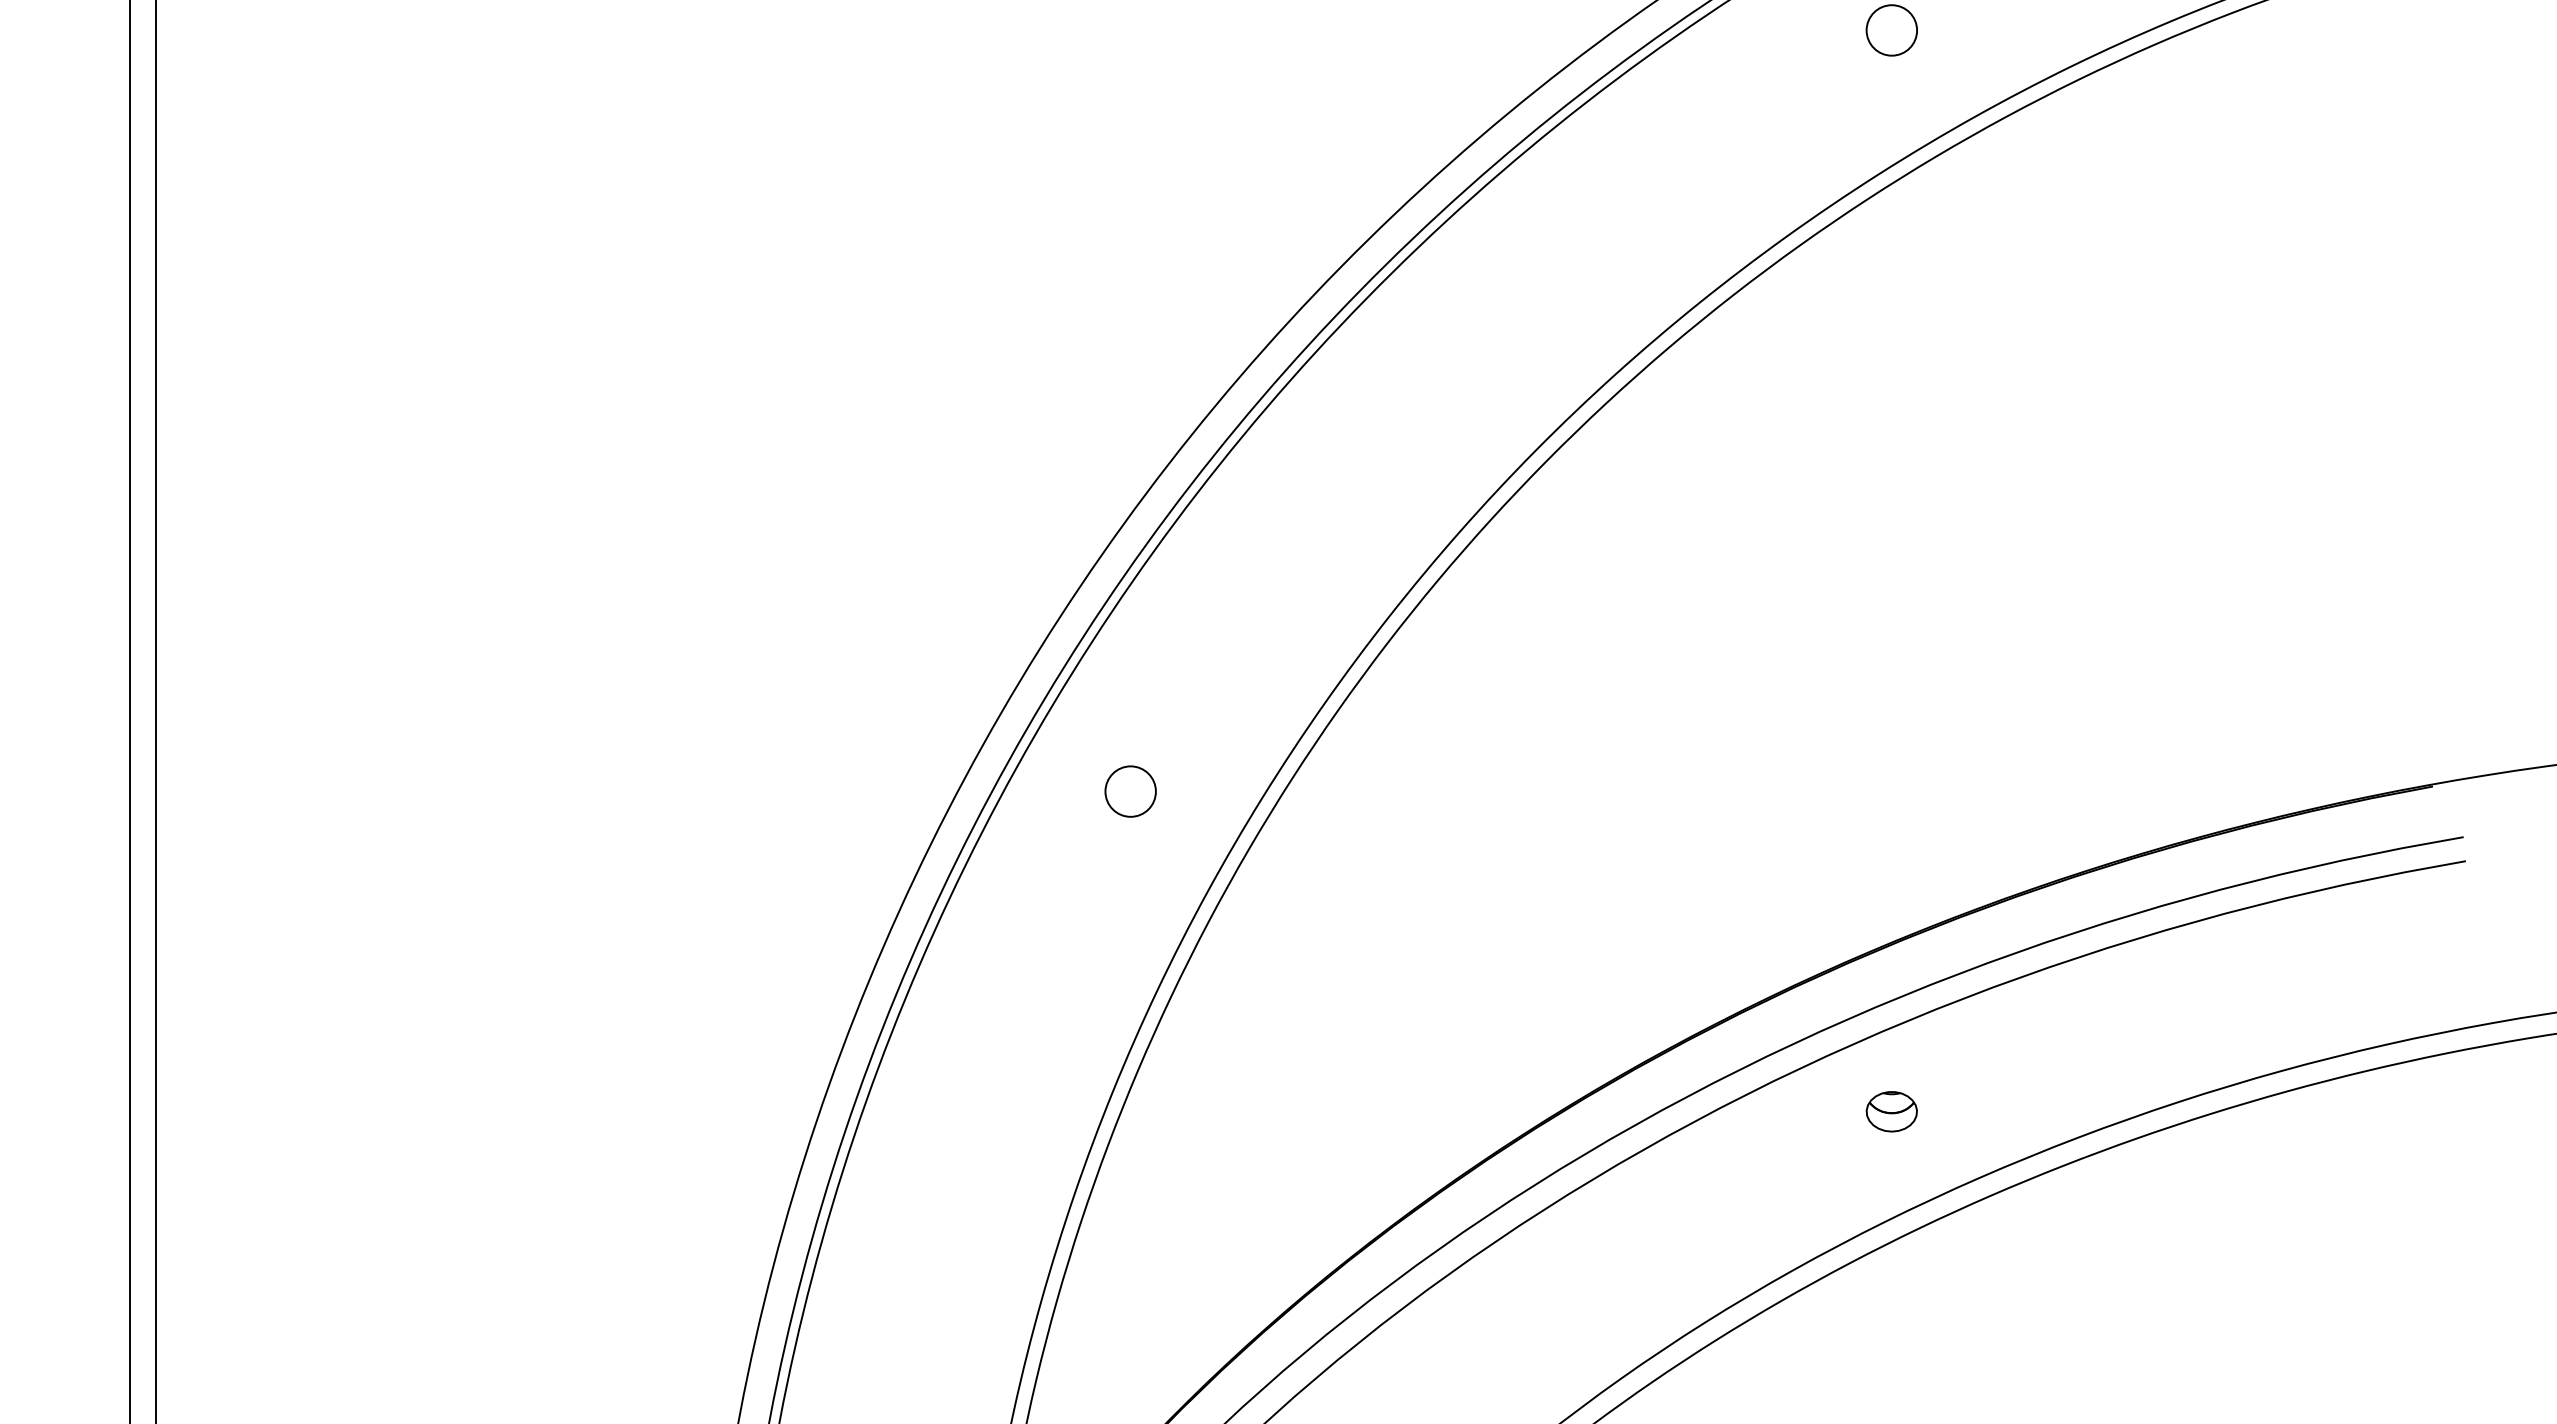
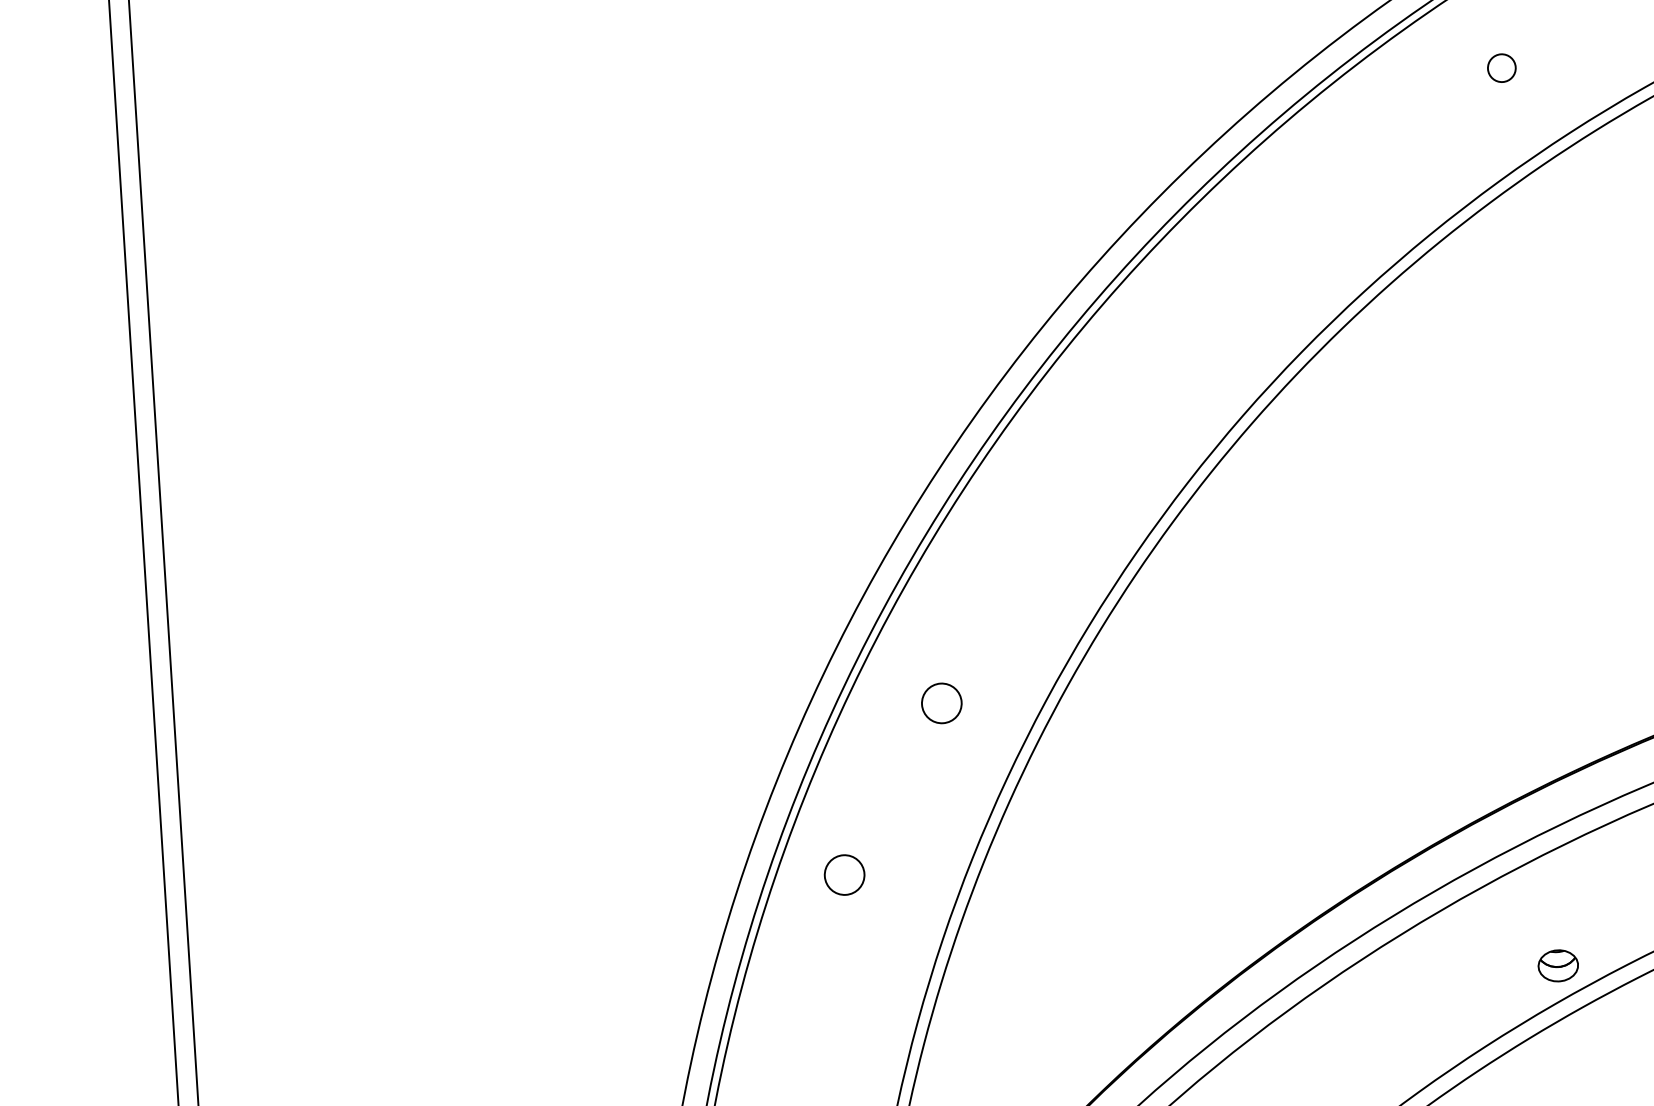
circle: (1891, 30) -> (1501, 68), size x0.7
circle: (993, 1001) -> (844, 874), added
part: (1891, 1111) -> (1558, 965), moved

